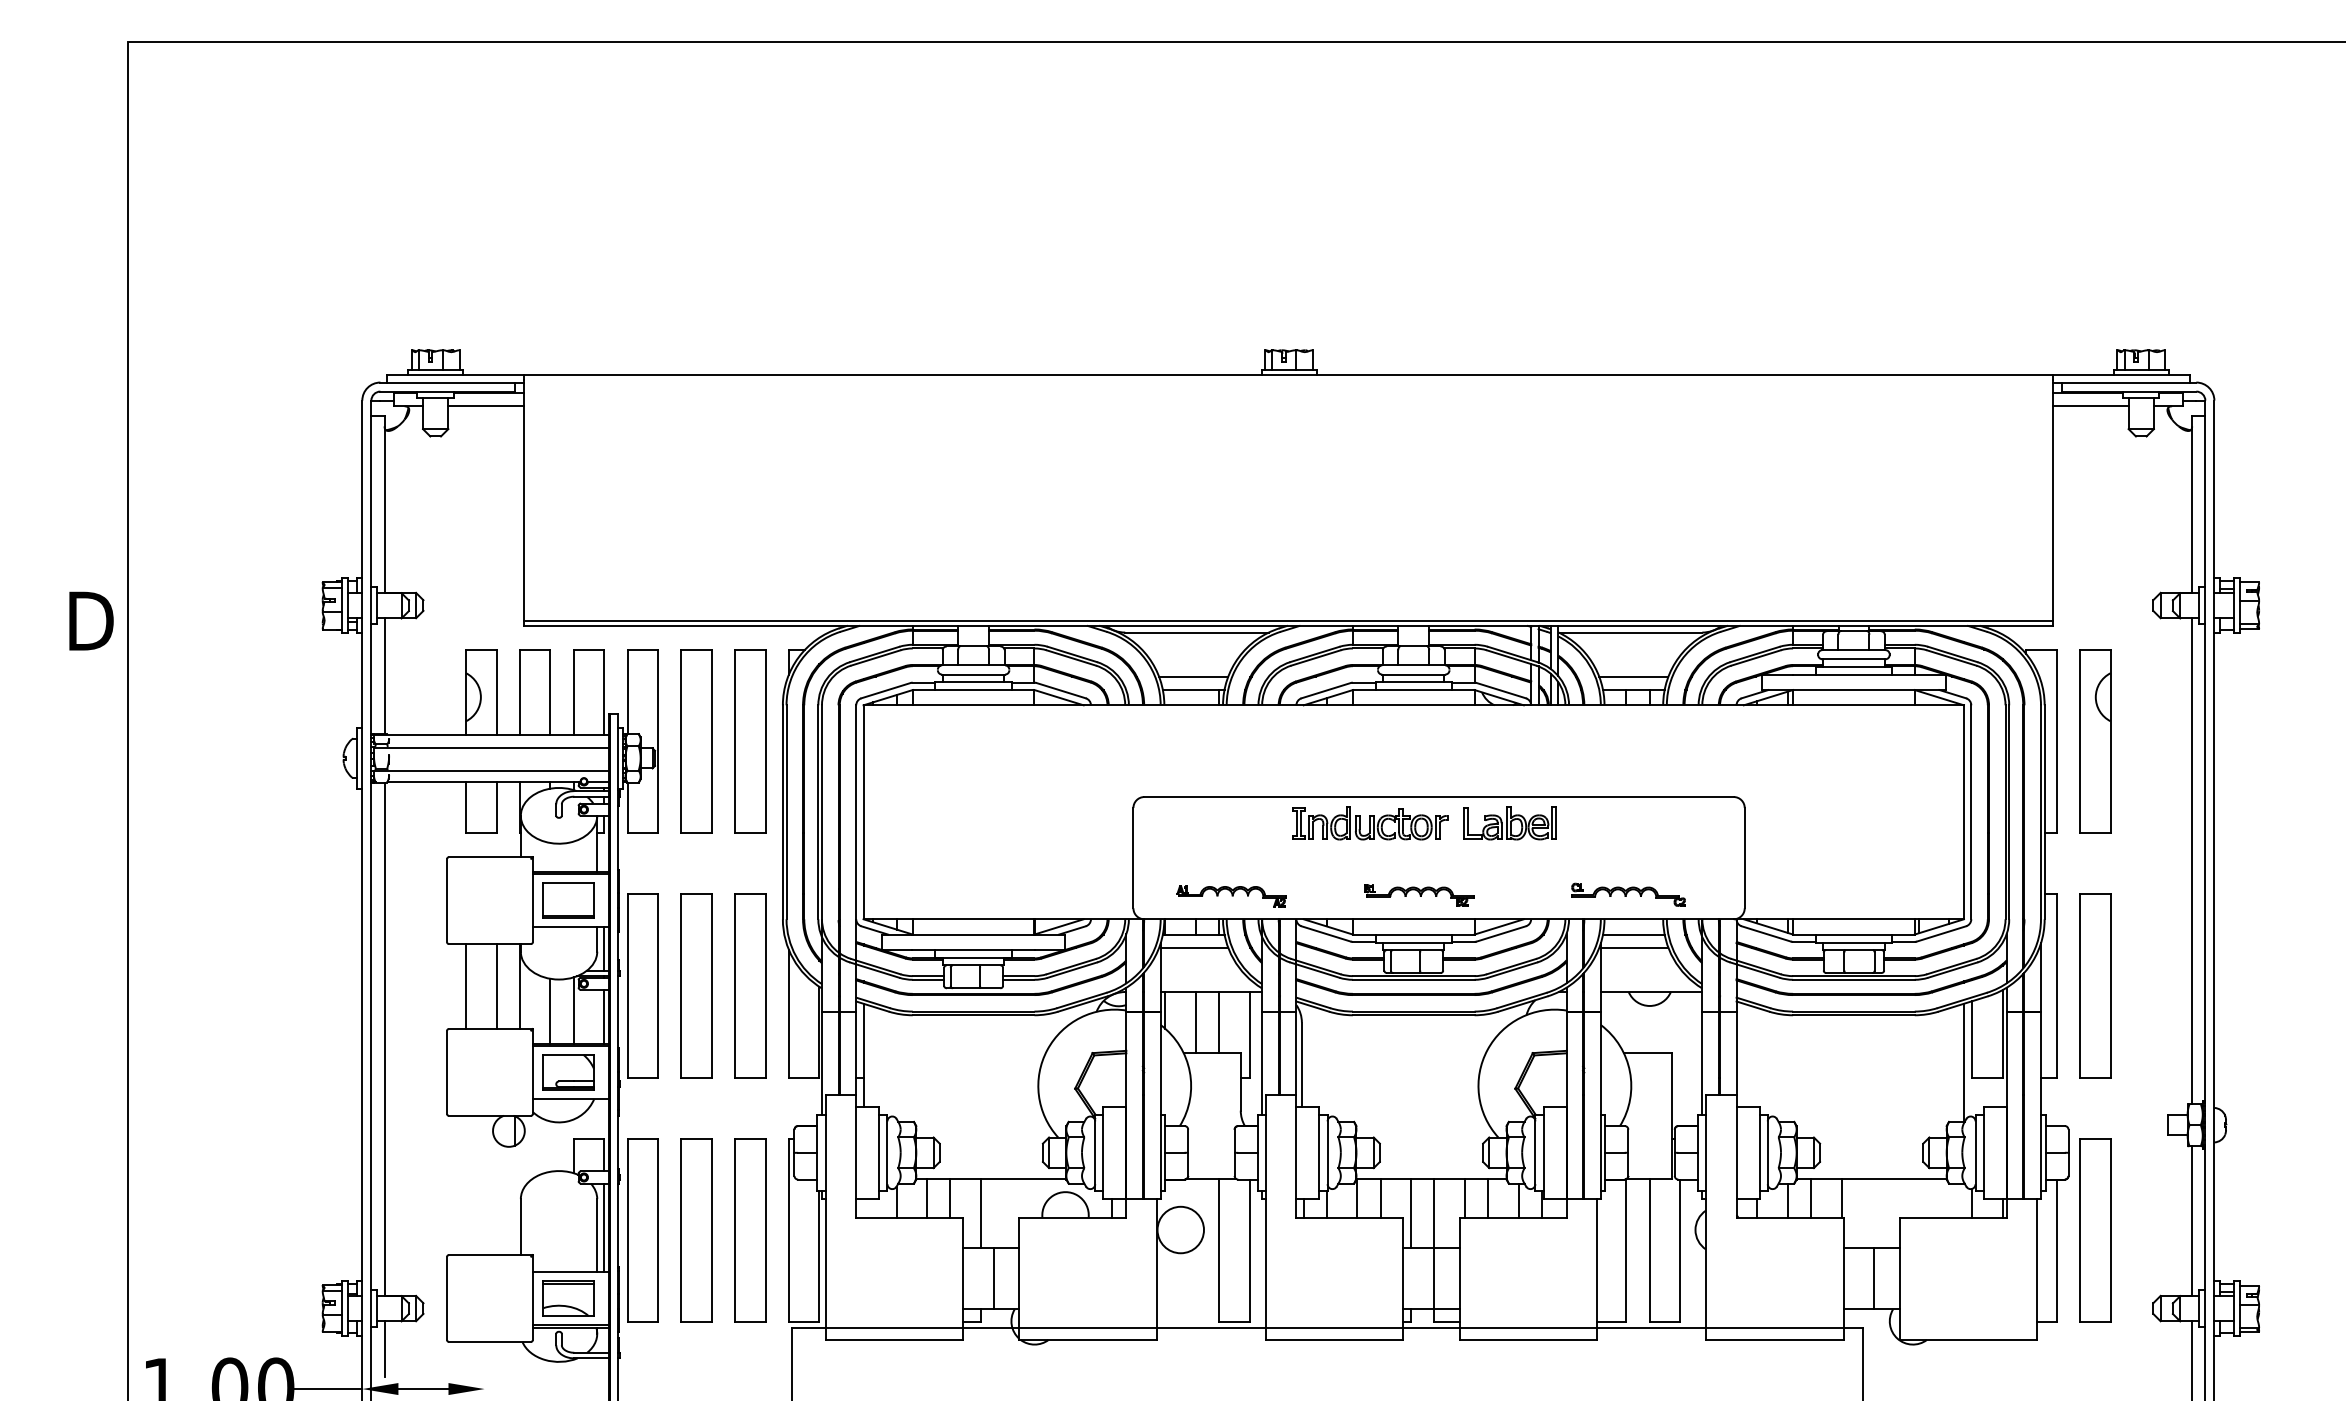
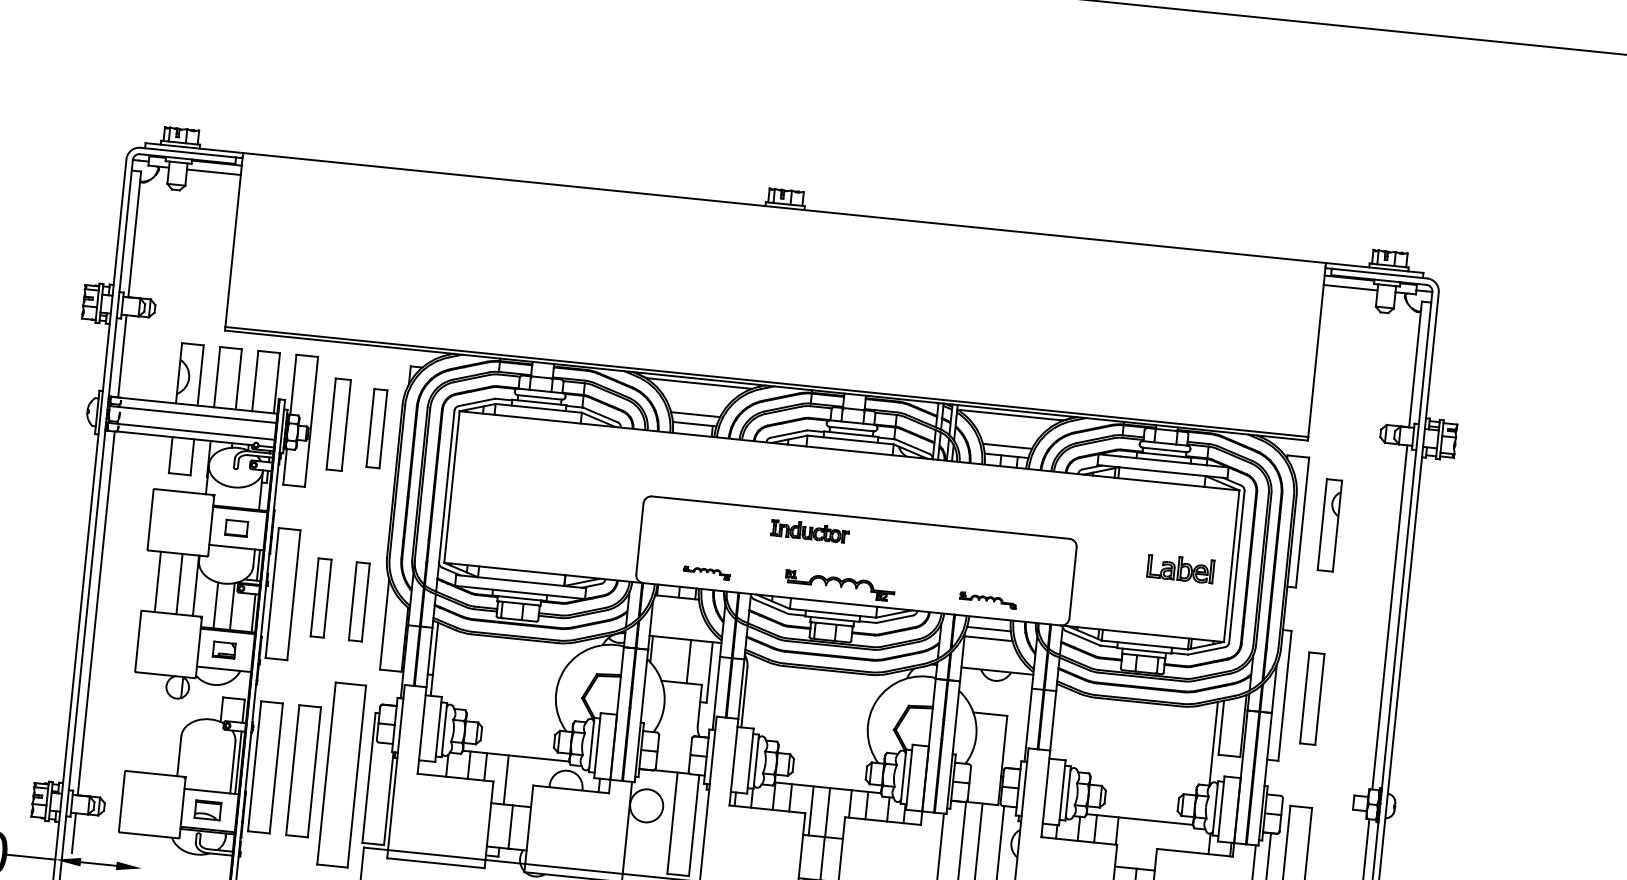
part: (696, 741) -> (338, 424), size x0.7
part: (750, 741) -> (376, 428), size x0.6
part: (2095, 741) -> (1329, 525), size x0.7
part: (1370, 823) -> (810, 531), size x0.7
part: (1509, 823) -> (1180, 569), moved
part: (1628, 894) -> (988, 600), size x0.7
part: (1419, 895) -> (839, 586), size x1.4
part: (1231, 896) -> (706, 573), size x0.6
part: (568, 900) -> (236, 528), size x0.6
line: (1194, 948) -> (676, 607), removed
part: (696, 985) -> (321, 597), size x0.6
part: (750, 985) -> (359, 601), size x0.6
part: (2095, 985) -> (1312, 698), size x0.7
line: (1196, 1022) -> (672, 659), removed
part: (568, 1072) -> (224, 650), size x0.6
part: (750, 1230) -> (341, 775), size x1.4
part: (568, 1298) -> (207, 810), size x0.7

